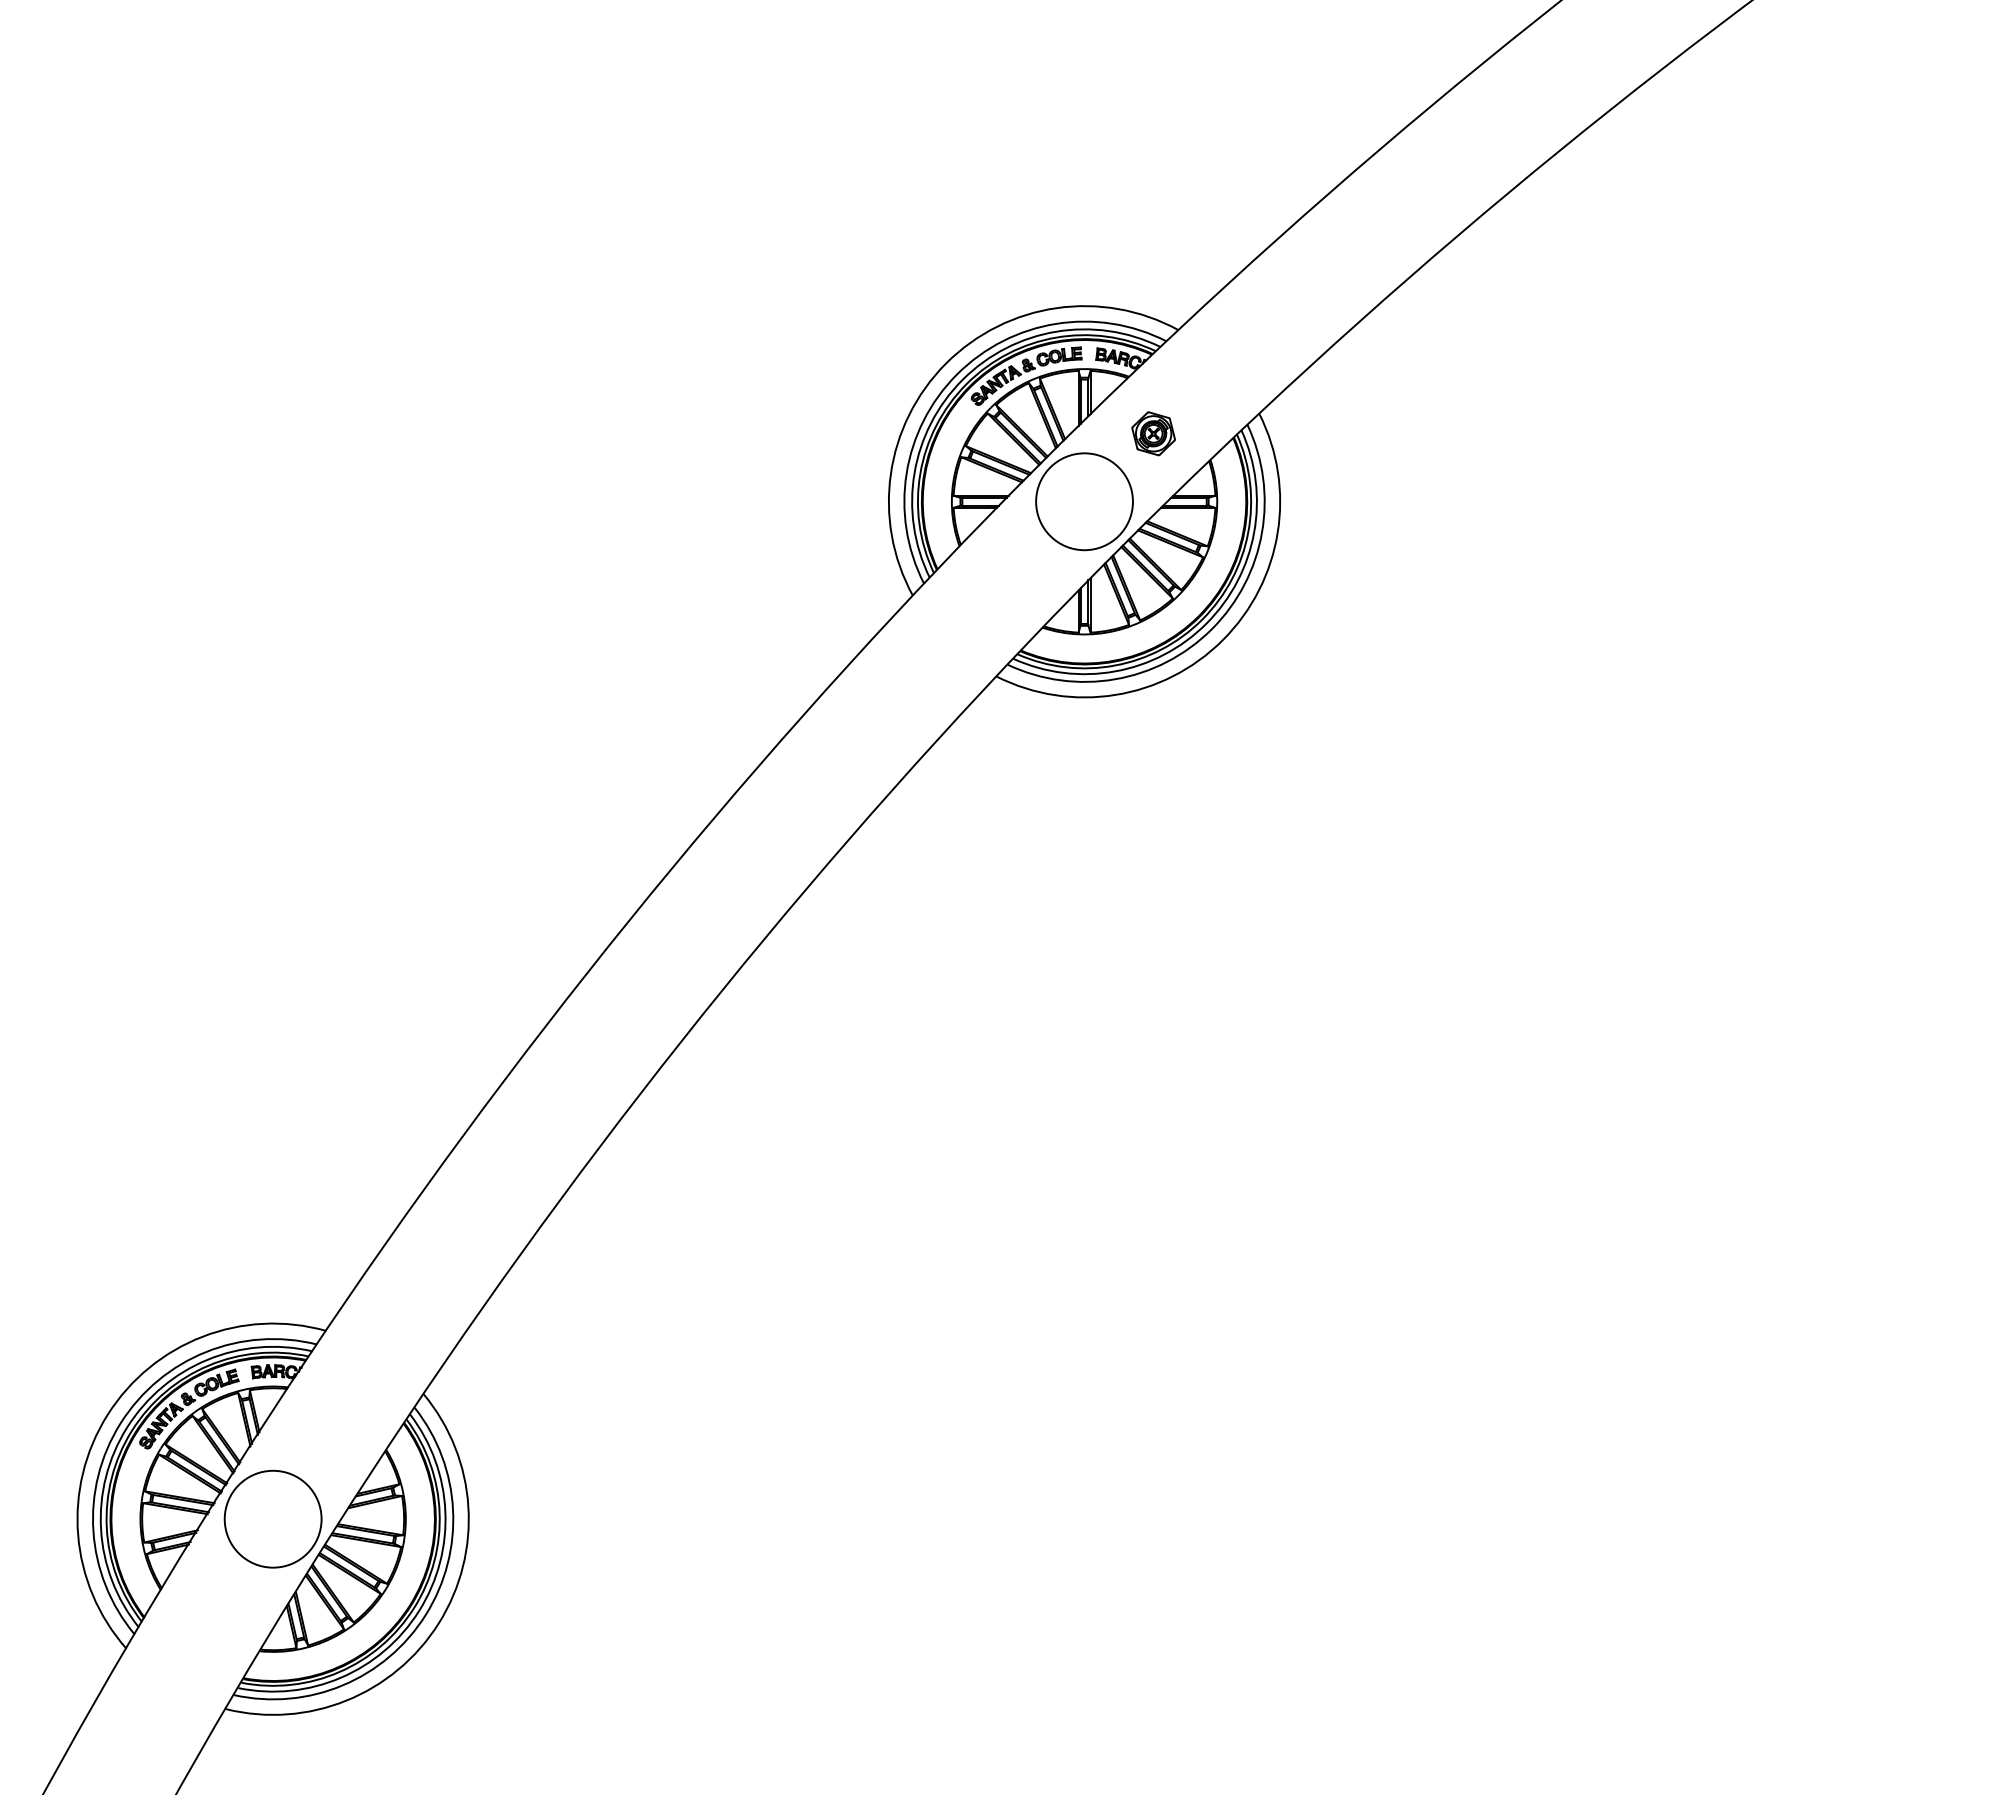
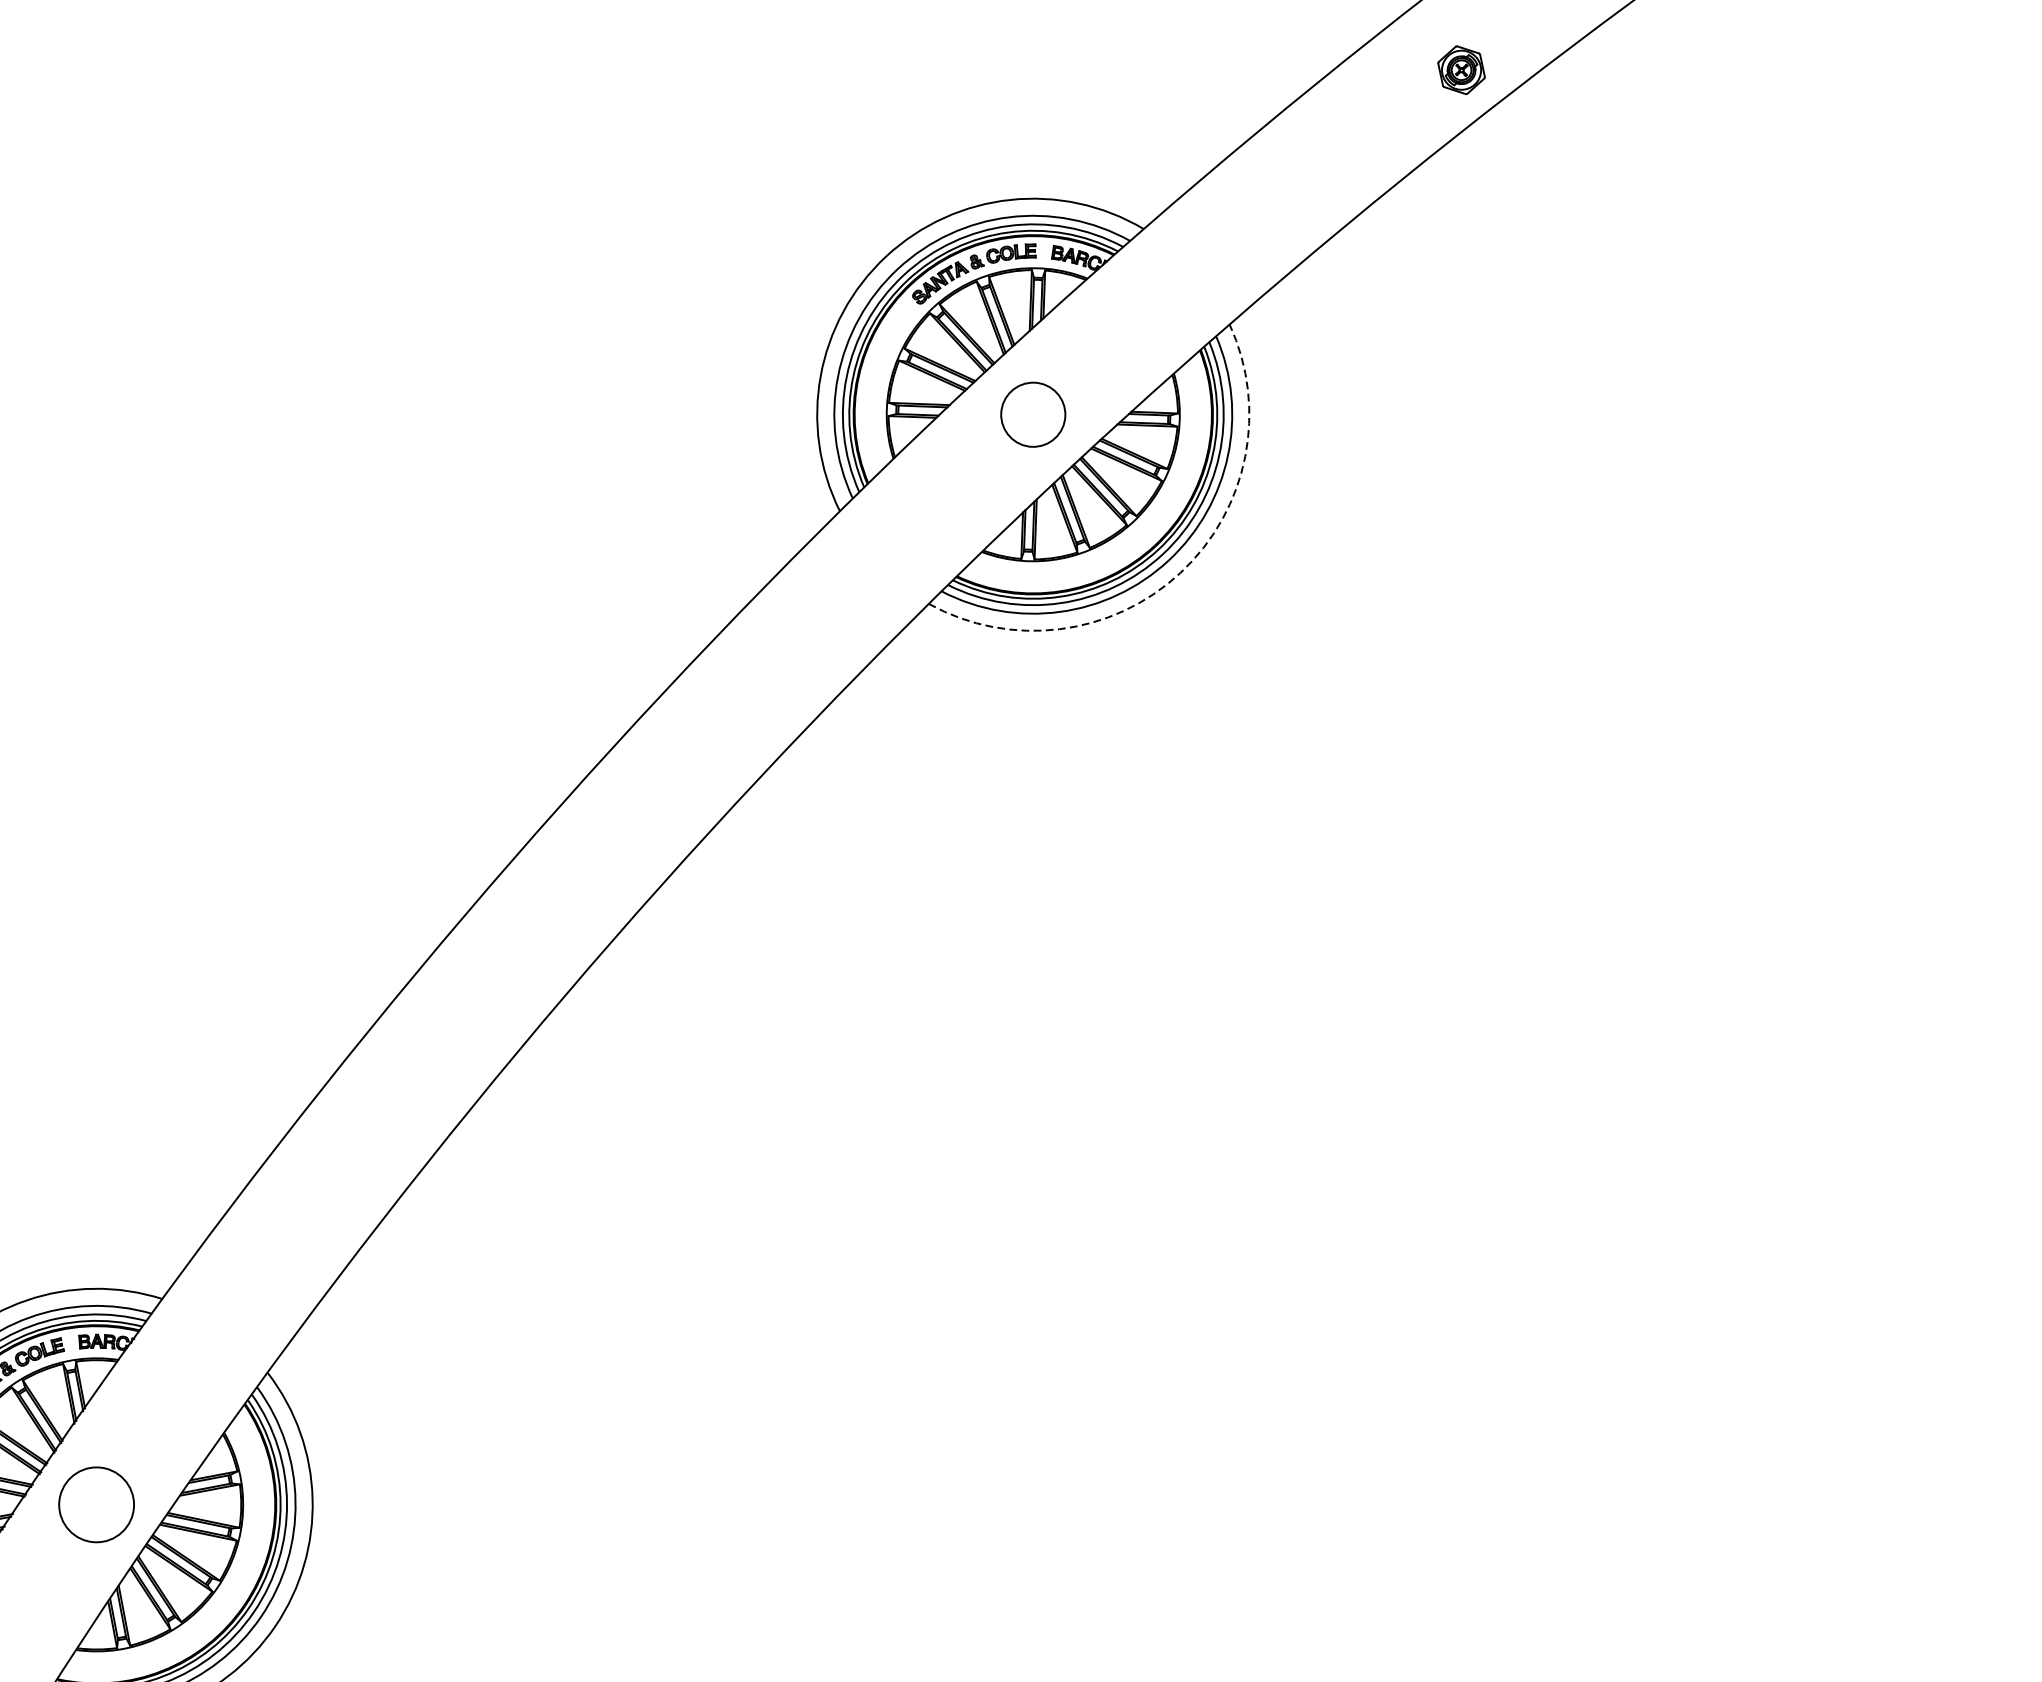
part: (1153, 433) -> (1461, 69), moved
circle: (1084, 501) -> (1033, 414), size x0.6
arc: (1222, 640) -> (1179, 573), solid -> dashed
circle: (272, 1518) -> (95, 1504), size x0.7

